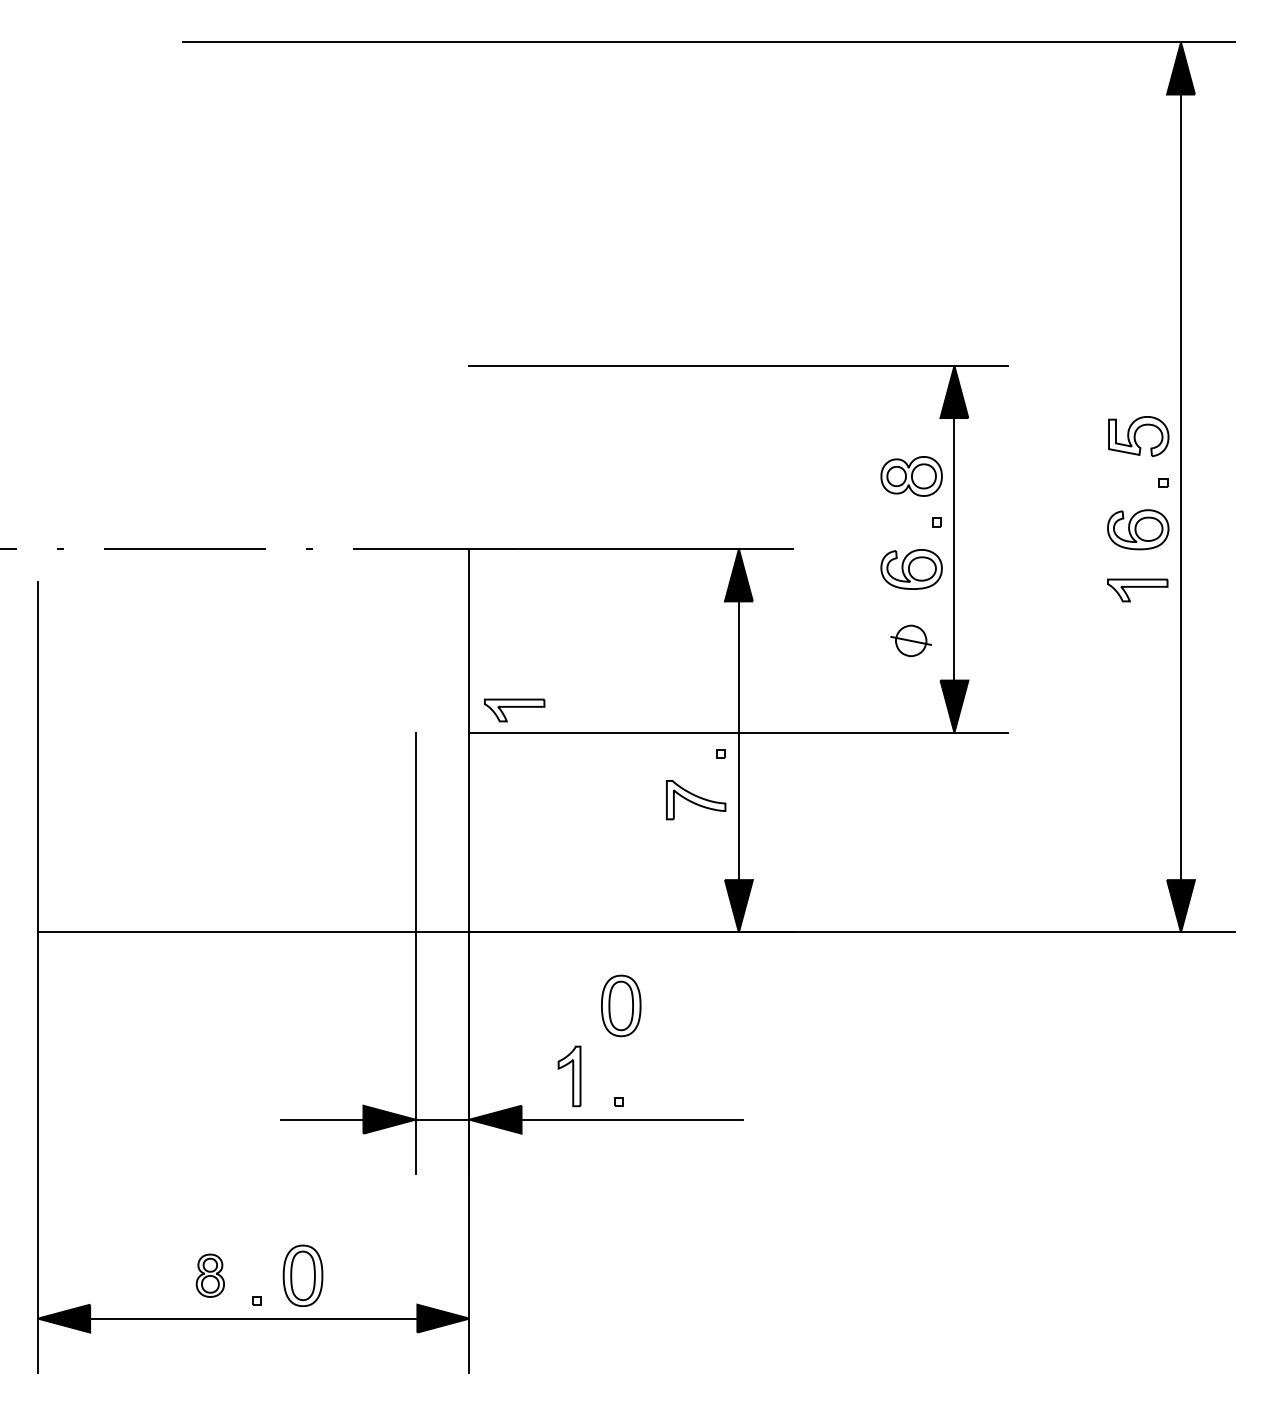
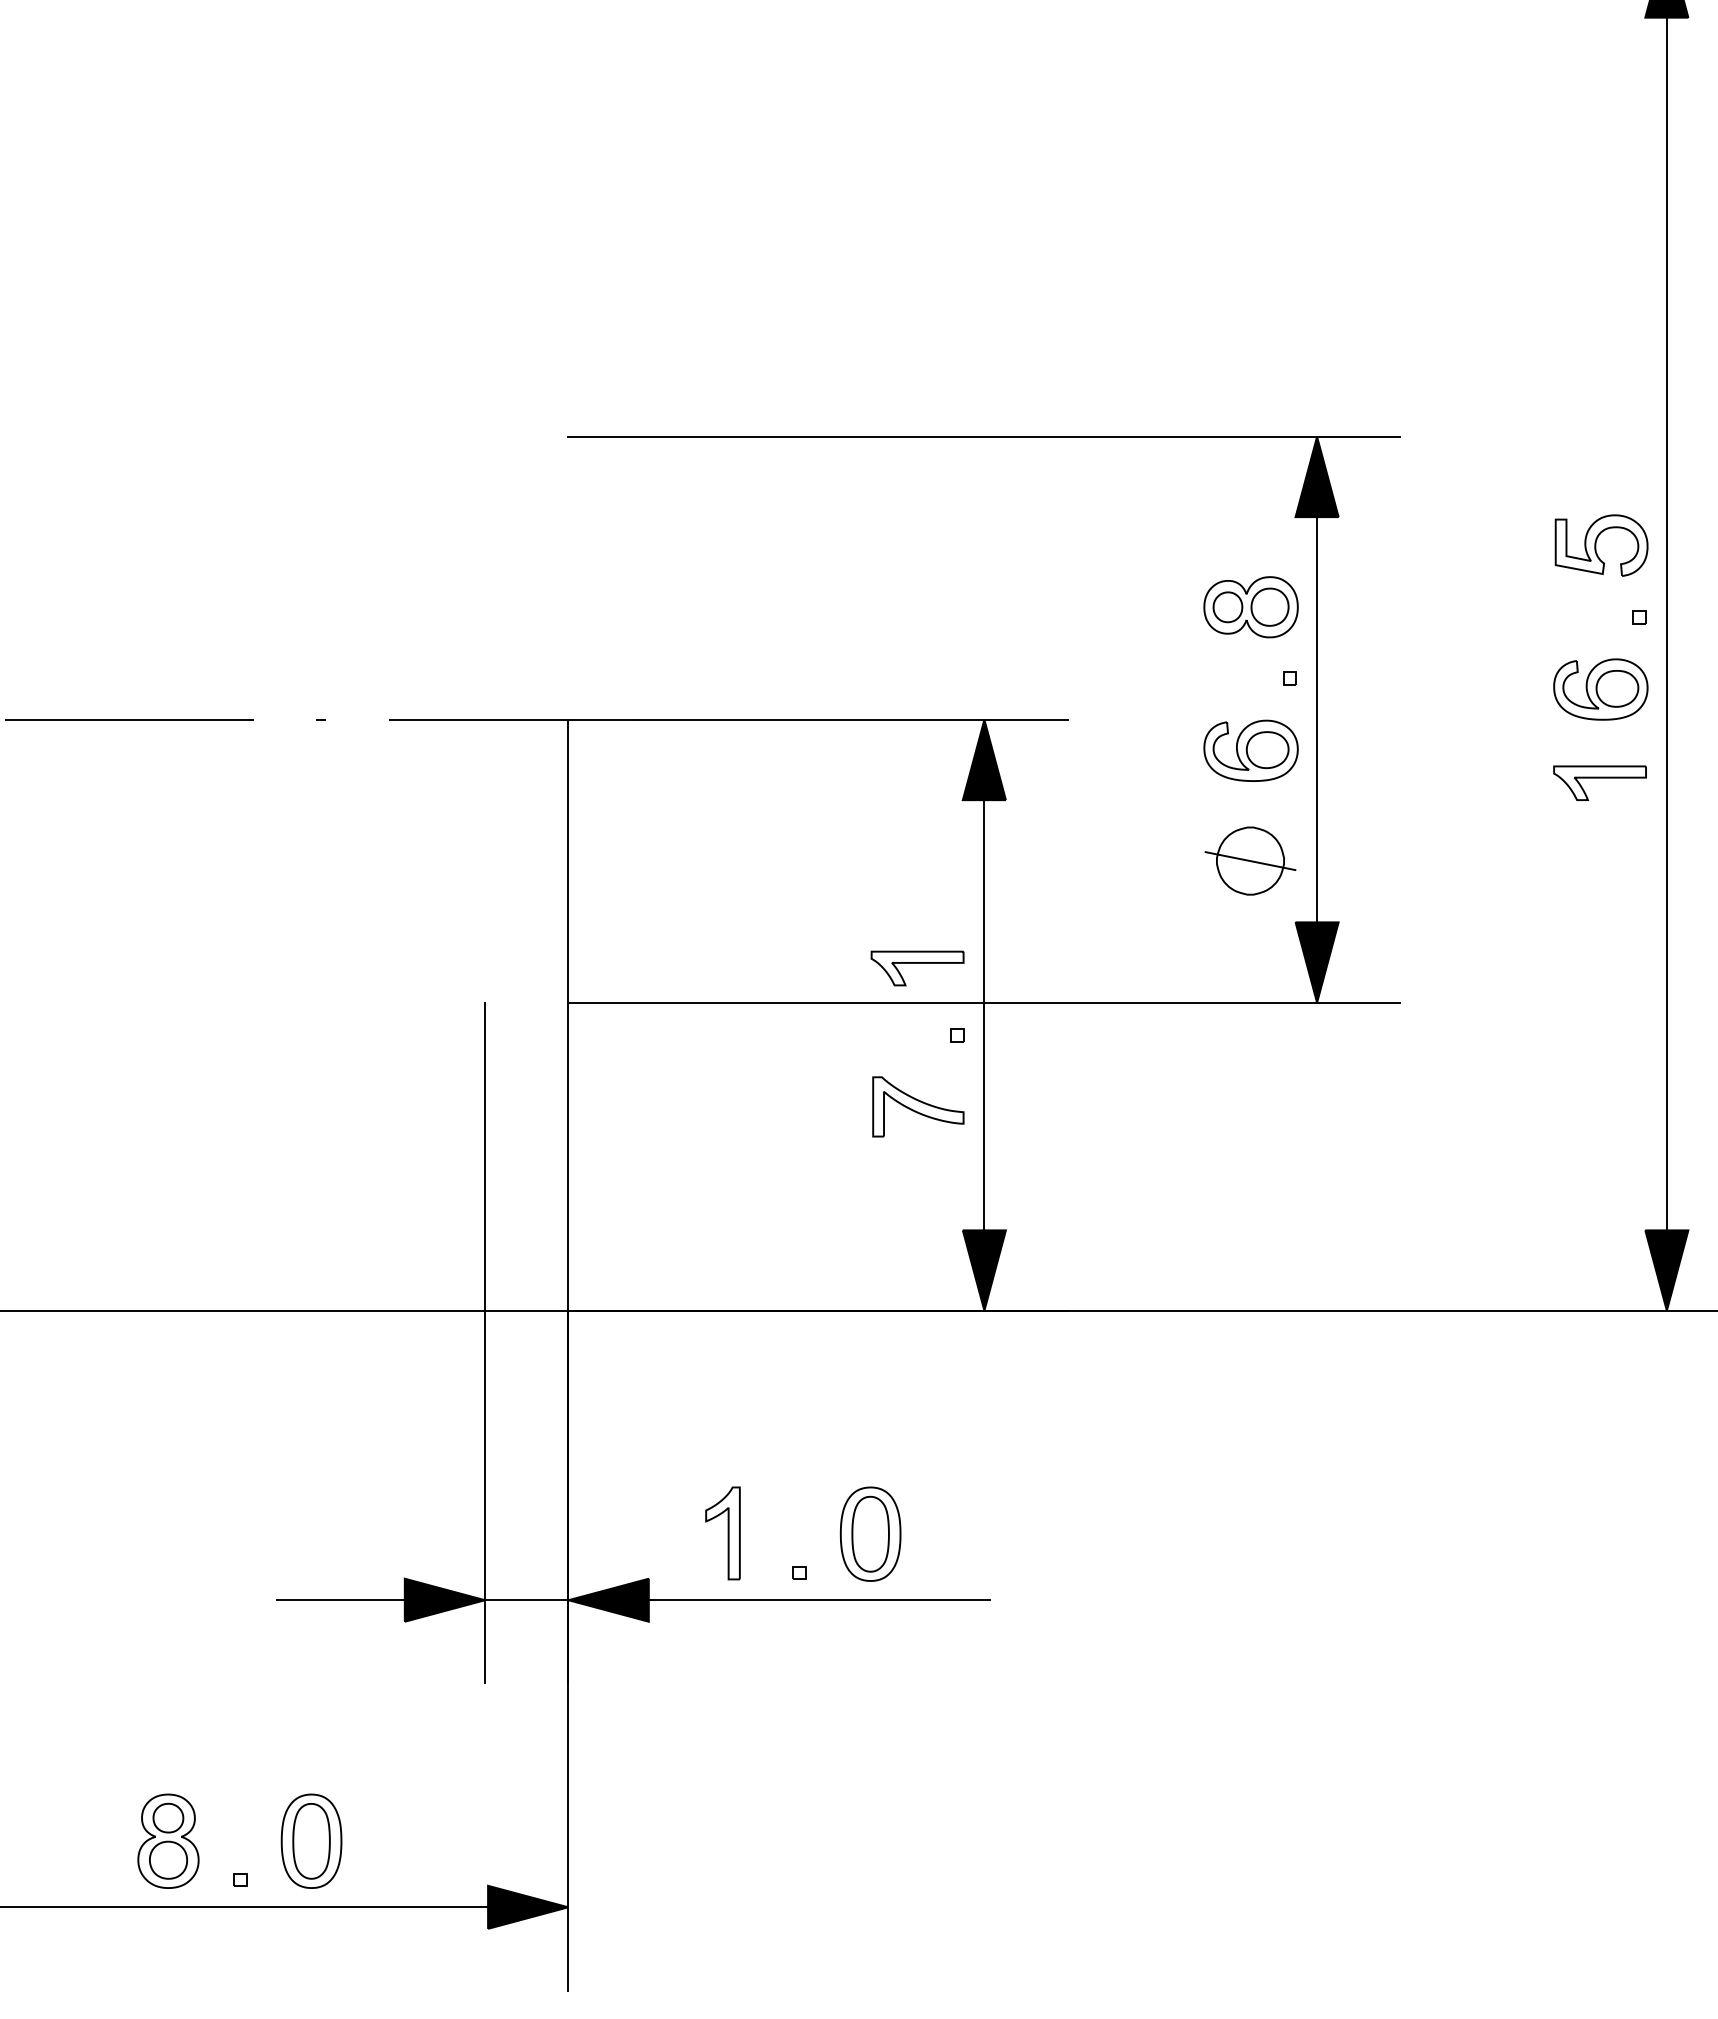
part: (910, 640) -> (1249, 860), size x1.43
part: (514, 710) -> (917, 968), moved
part: (621, 1005) -> (871, 1533), moved
part: (210, 1275) -> (168, 1840), size x1.43

